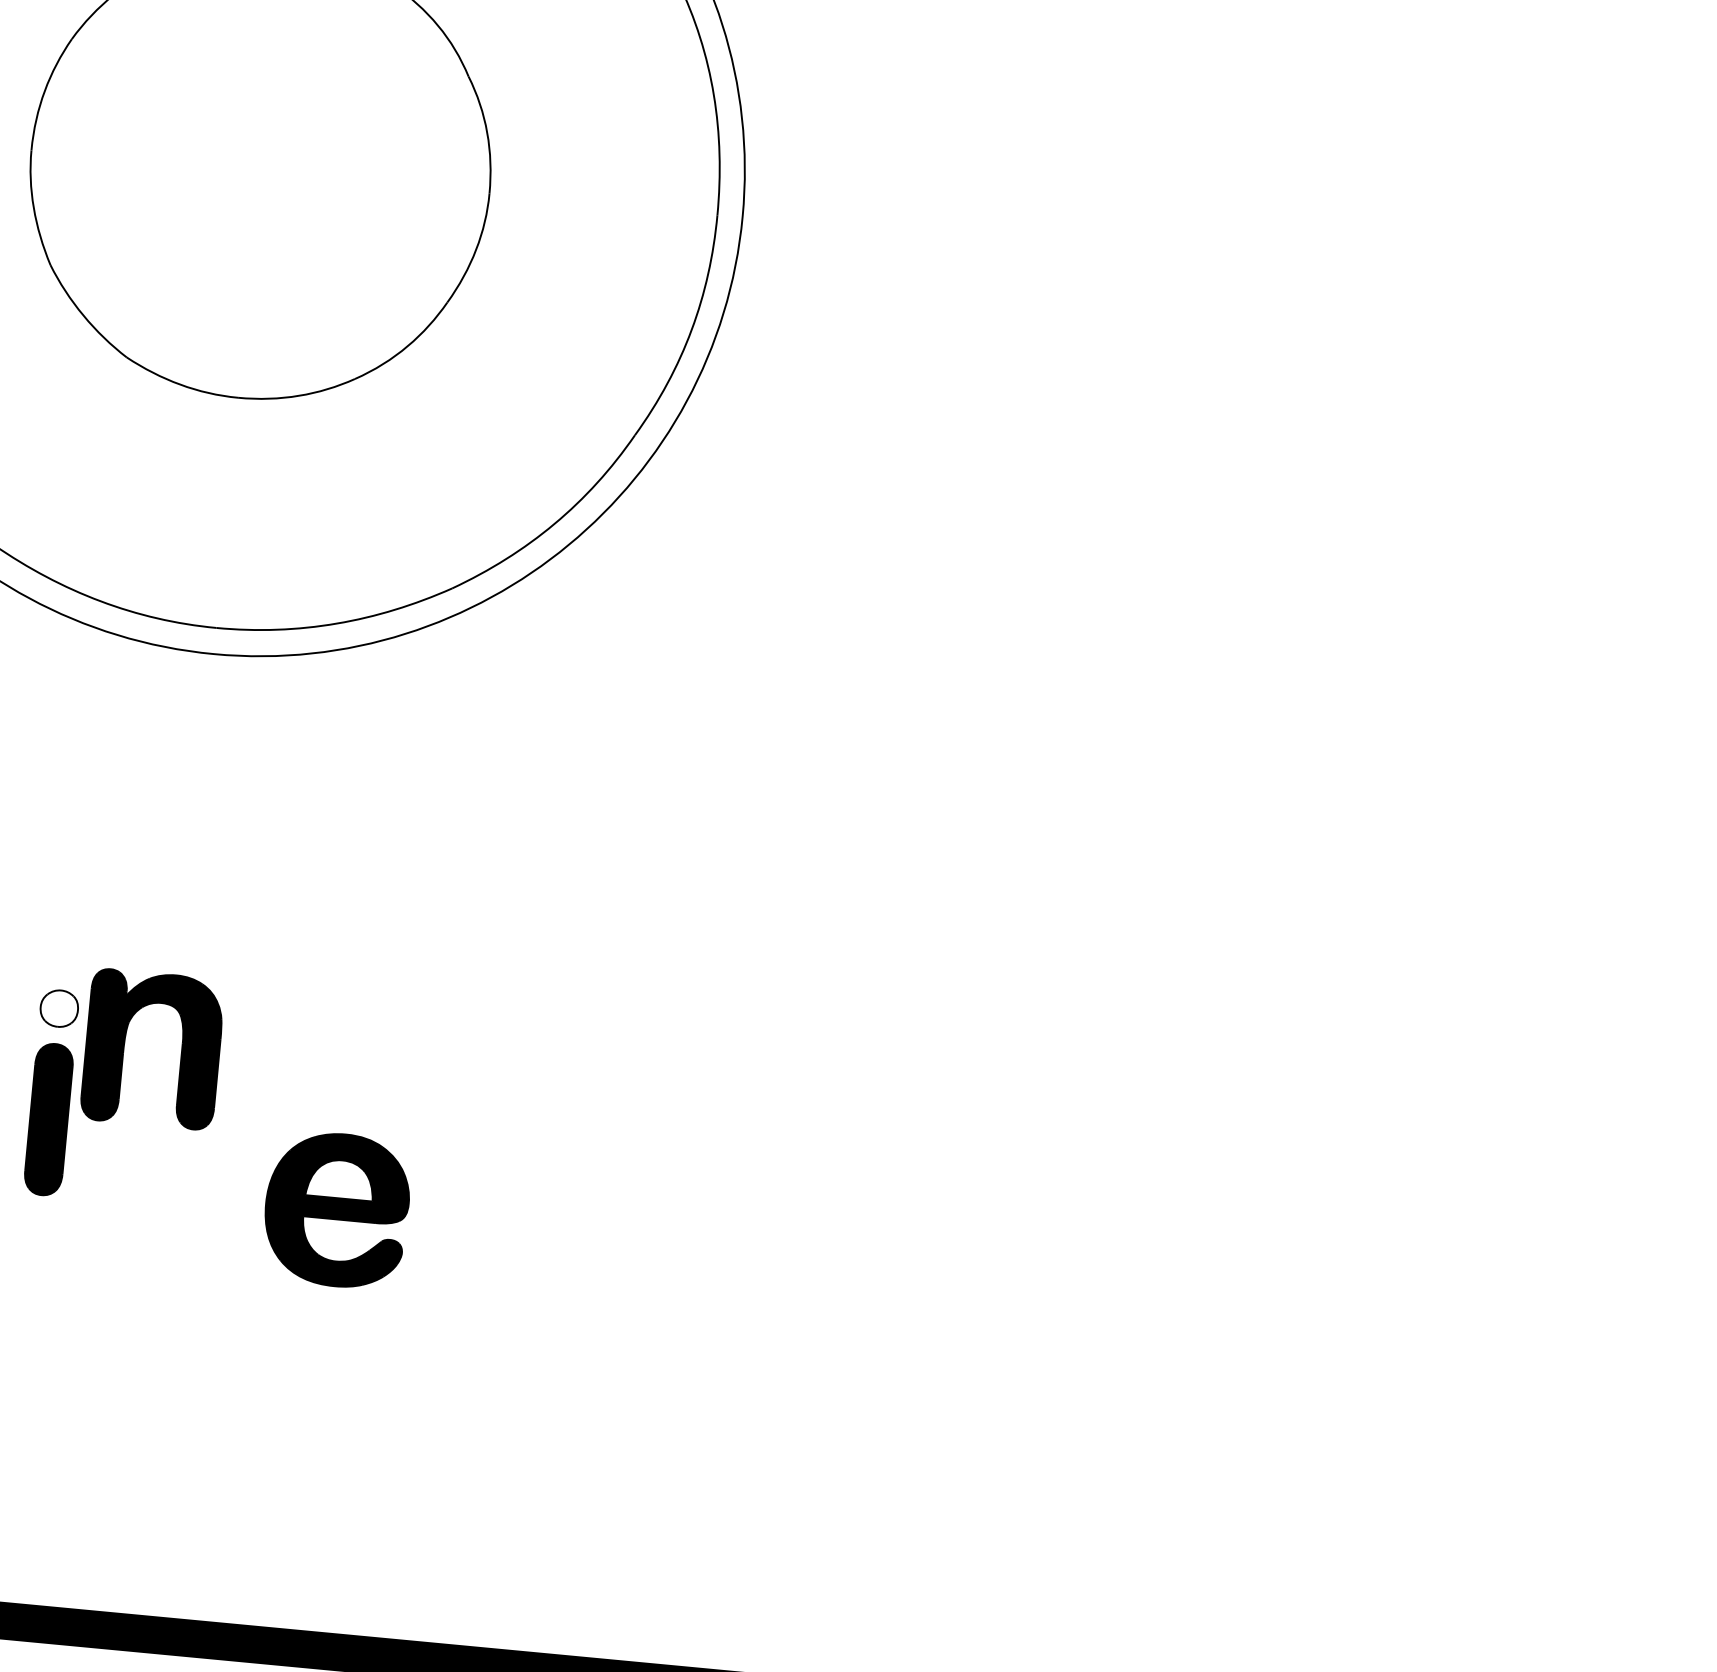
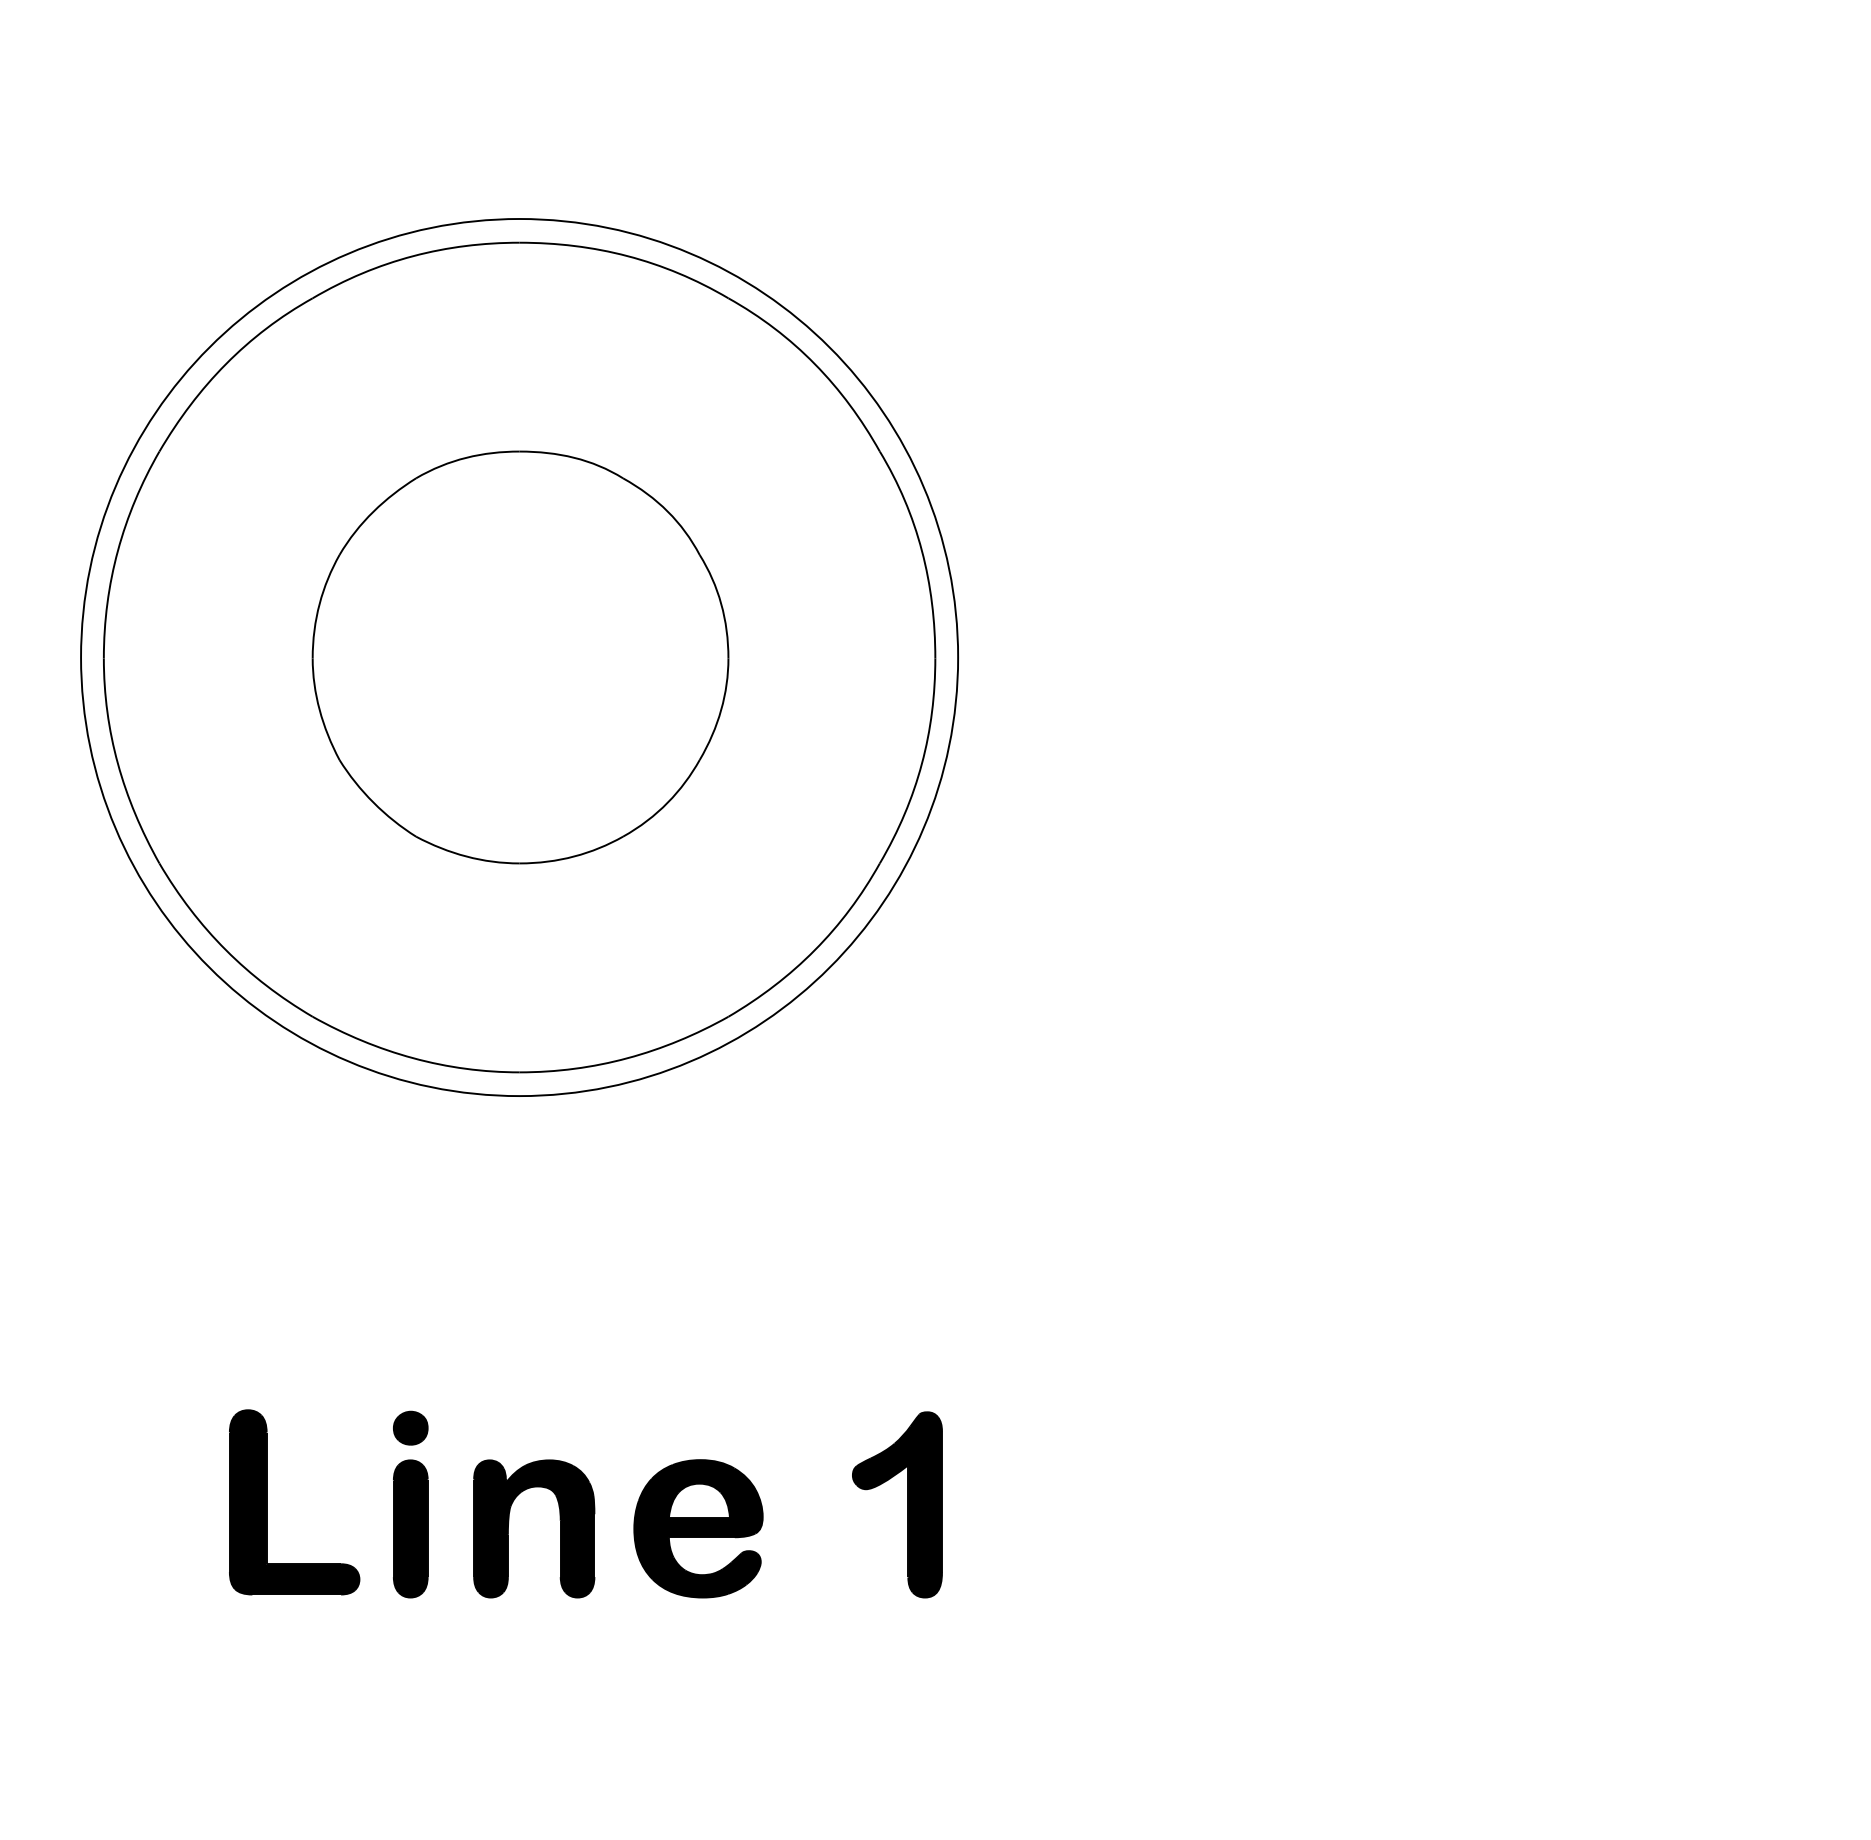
fill: (59, 1007) -> (410, 1427), added
part: (126, 1039) -> (509, 1522), moved
part: (598, 1144) -> (907, 1504), added
part: (336, 1209) -> (698, 1528), moved

